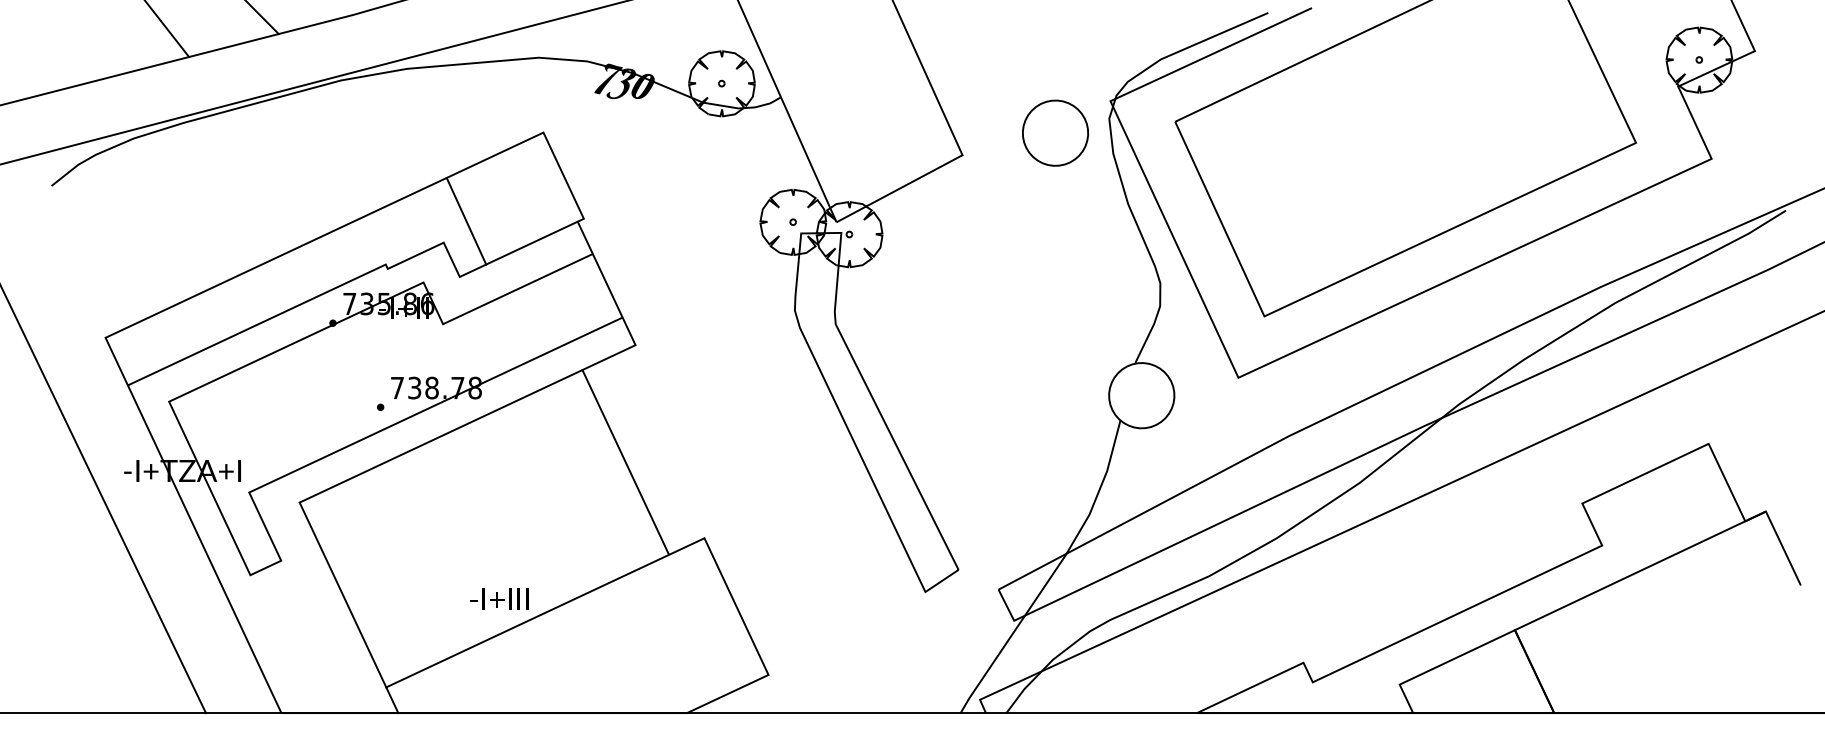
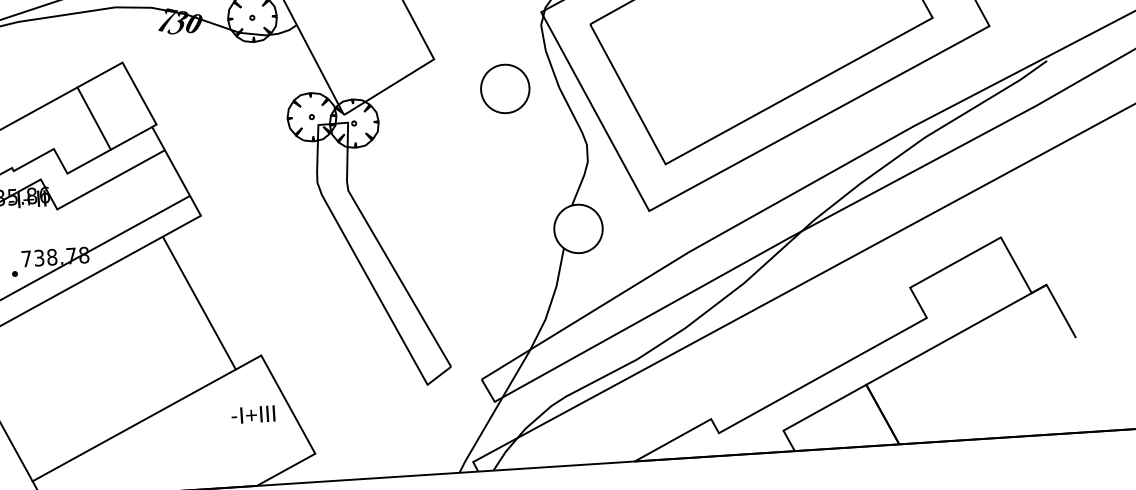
part: (1055, 132) -> (505, 88), moved
line: (466, 221) -> (94, 118), moved
text: (499, 598) -> (253, 414), moved

